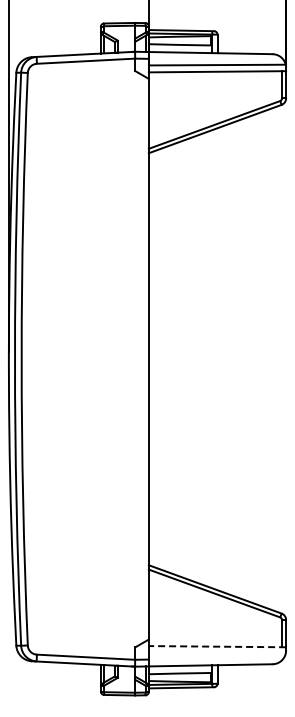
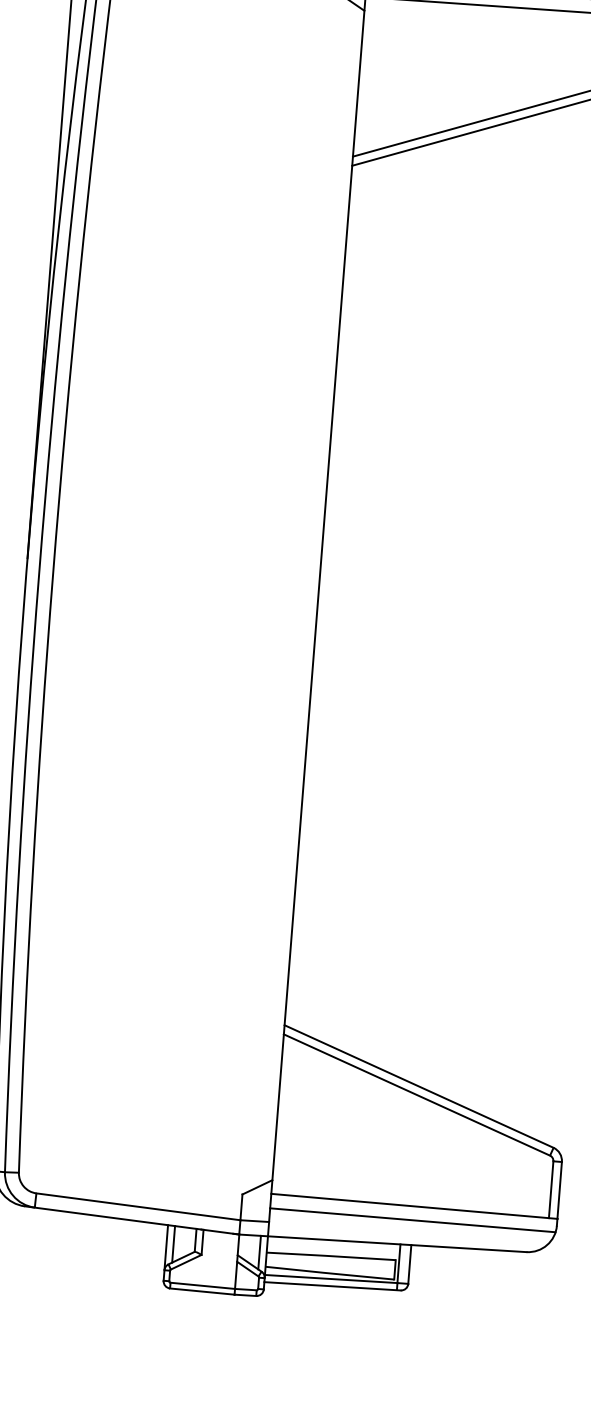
line: (217, 646) -> (414, 1206), dashed -> solid
line: (216, 653) -> (411, 1220), added

